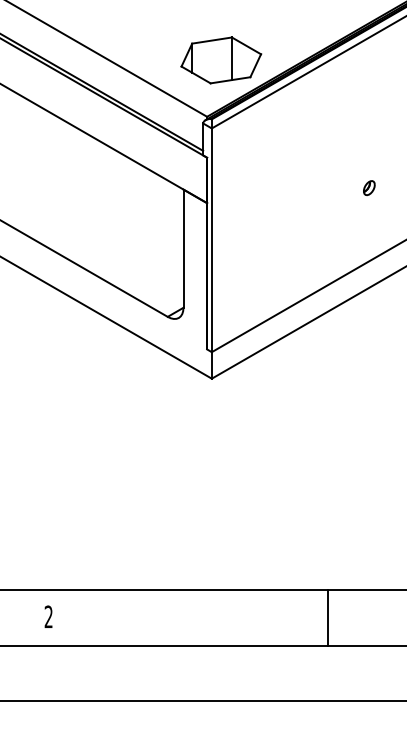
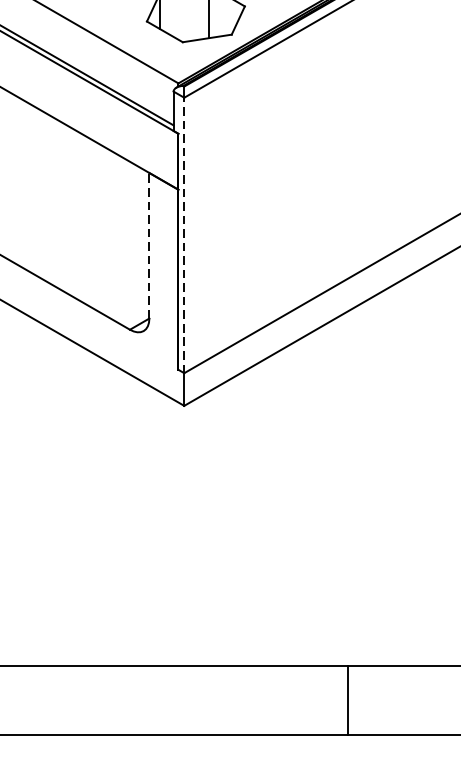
part: (369, 187) -> (378, 170), removed
line: (211, 240) -> (183, 235), solid -> dashed
line: (183, 248) -> (149, 245), solid -> dashed
line: (327, 617) -> (347, 699), moved

